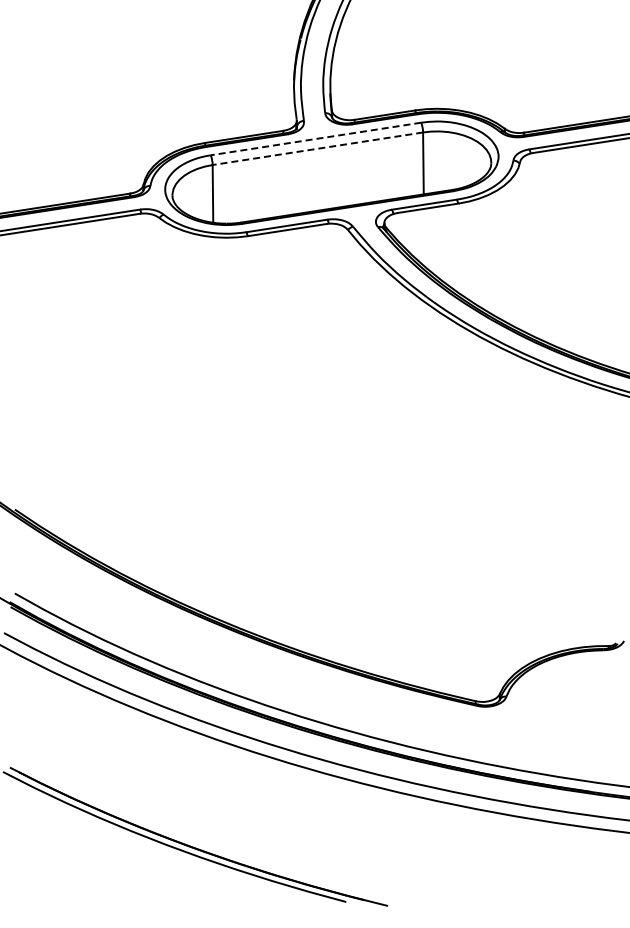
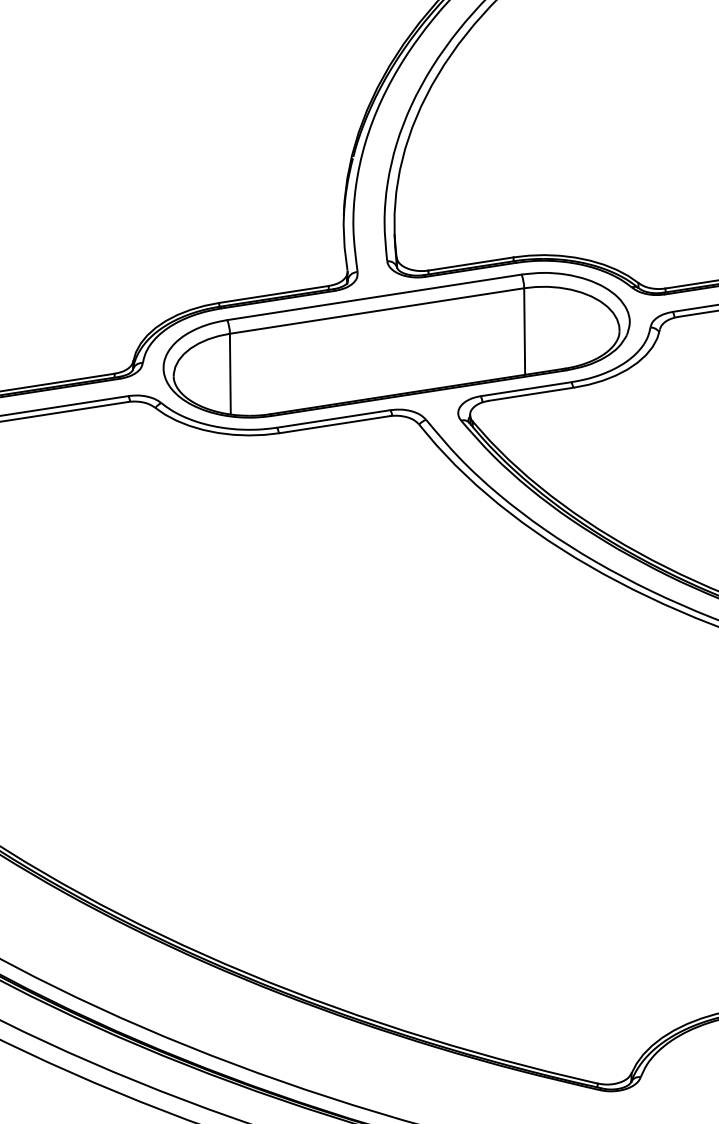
line: (315, 139) -> (373, 298), dashed -> solid
line: (317, 148) -> (376, 310), dashed -> solid

